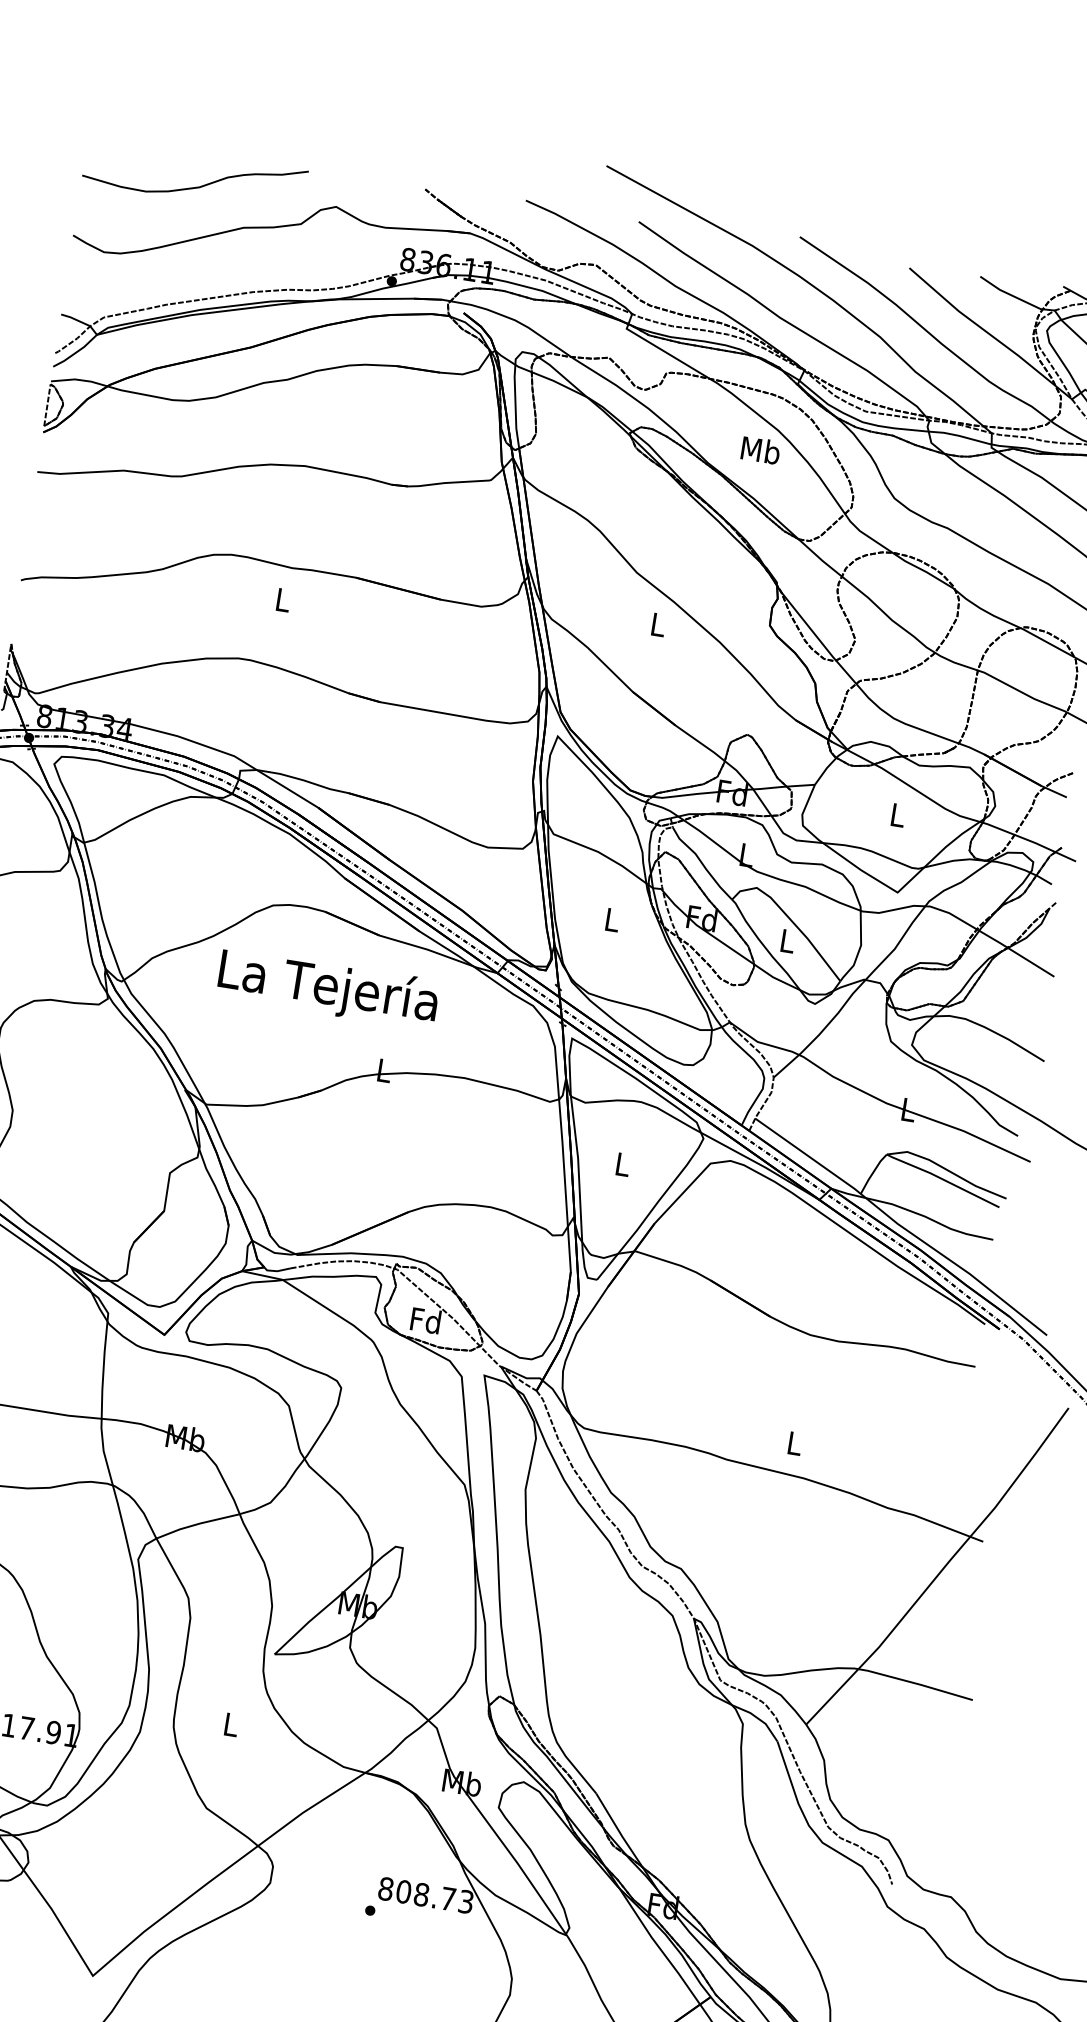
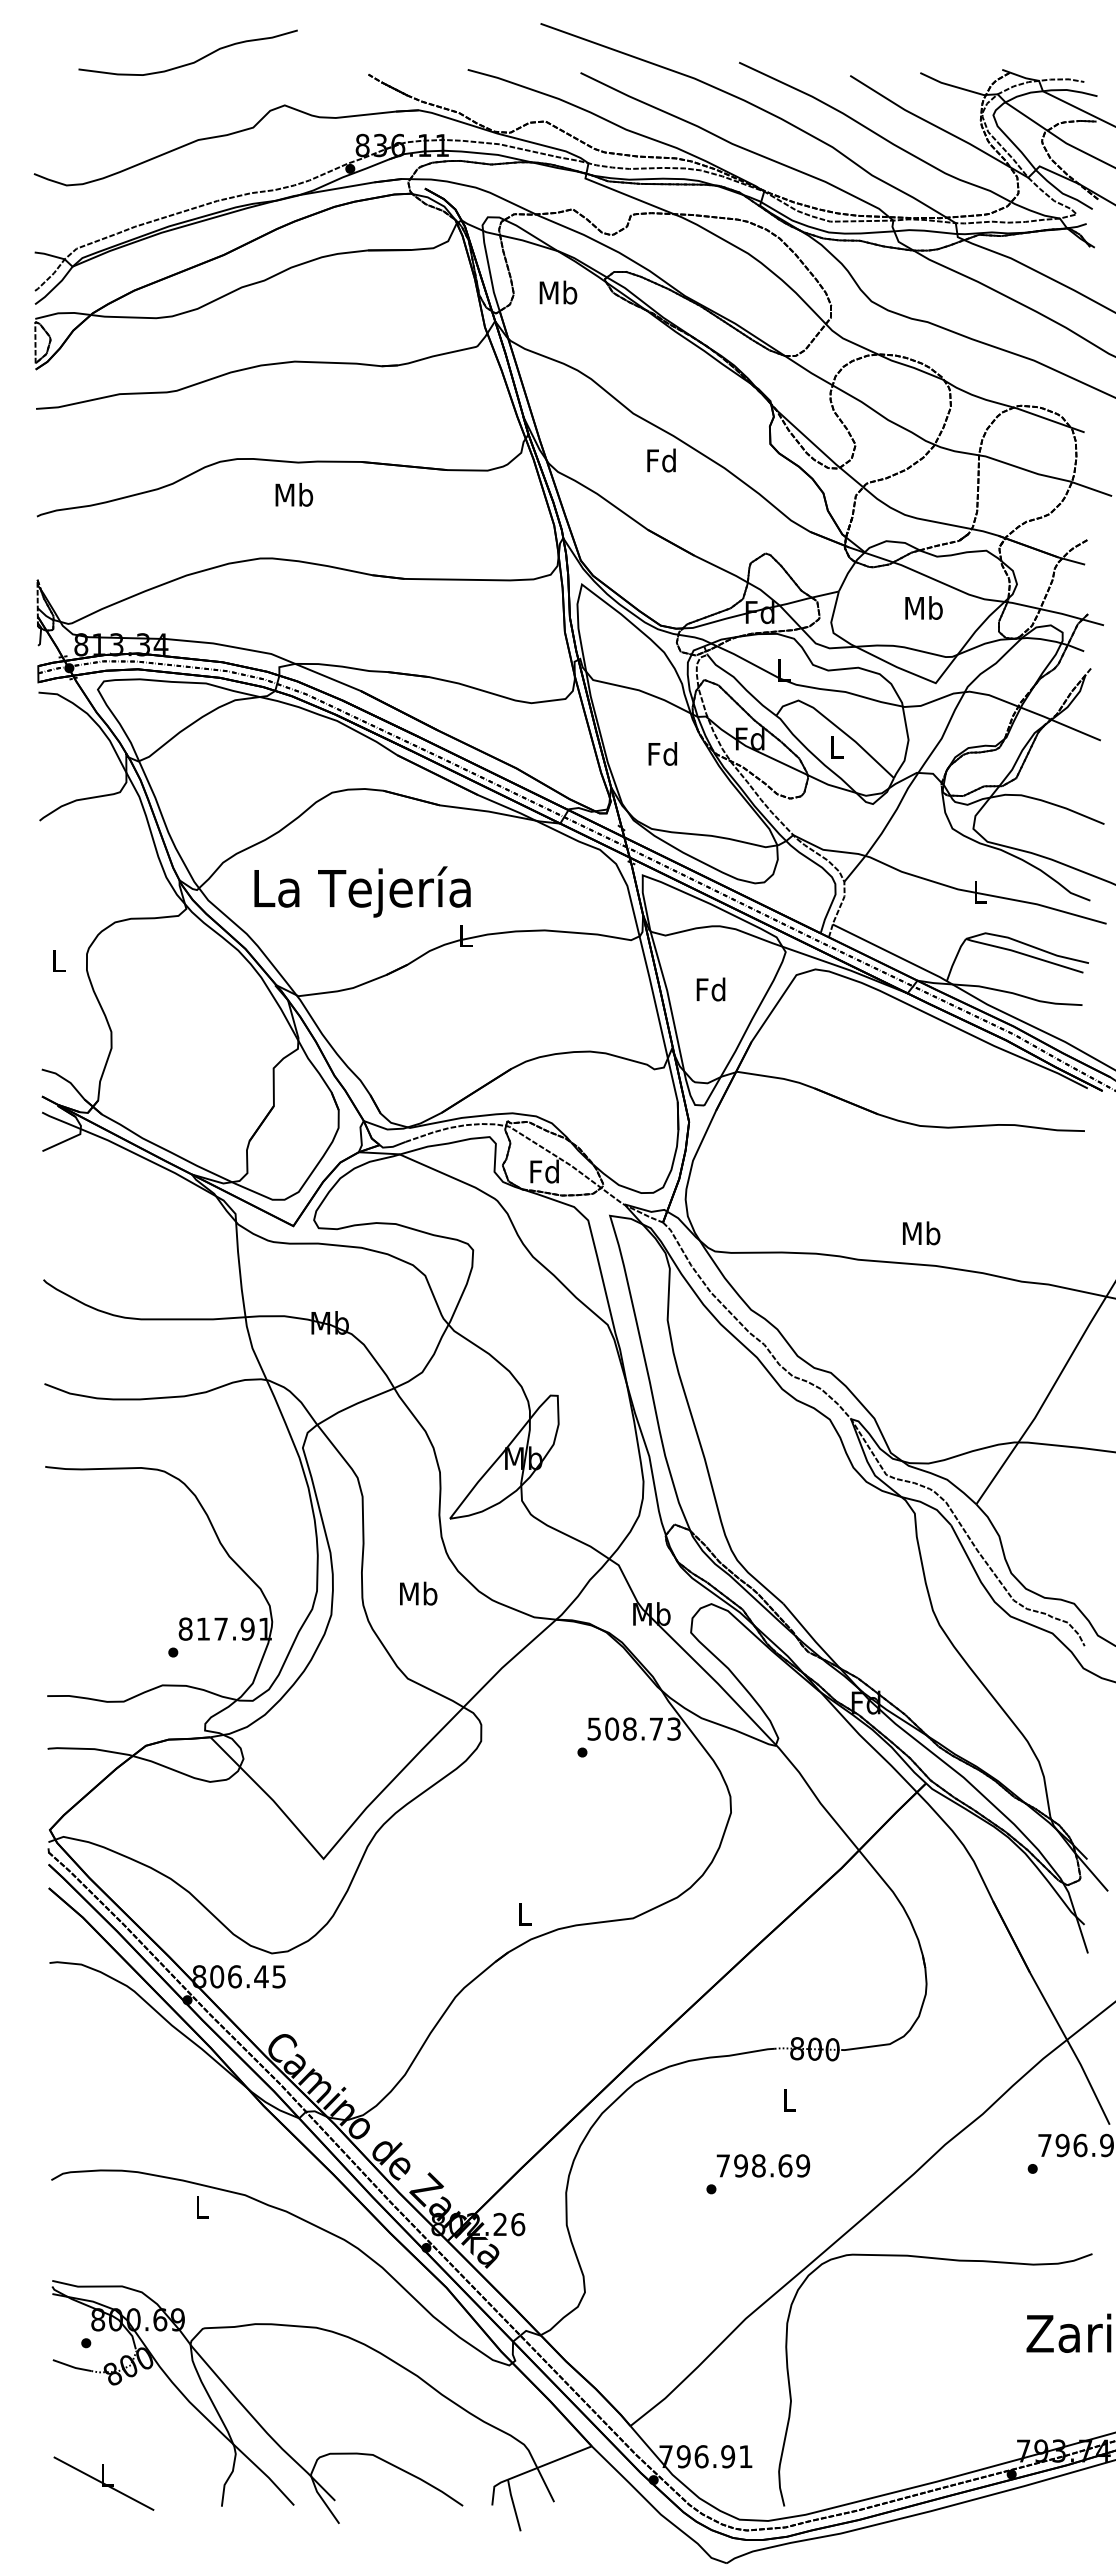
curve: (195, 186) -> (190, 62), moved
text: (760, 450) -> (558, 292), moved
text: (283, 599) -> (294, 494), L -> Mb
text: (657, 624) -> (661, 460), L -> Fd
text: (897, 814) -> (923, 607), L -> Mb
text: (611, 919) -> (662, 753), L -> Fd
text: (328, 988) -> (362, 891), moved
text: (621, 1164) -> (710, 989), L -> Fd
text: (794, 1443) -> (921, 1233), L -> Mb
text: (231, 1724) -> (418, 1593), L -> Mb
text: (386, 1888) -> (594, 1728), 808.73 -> 508.73

